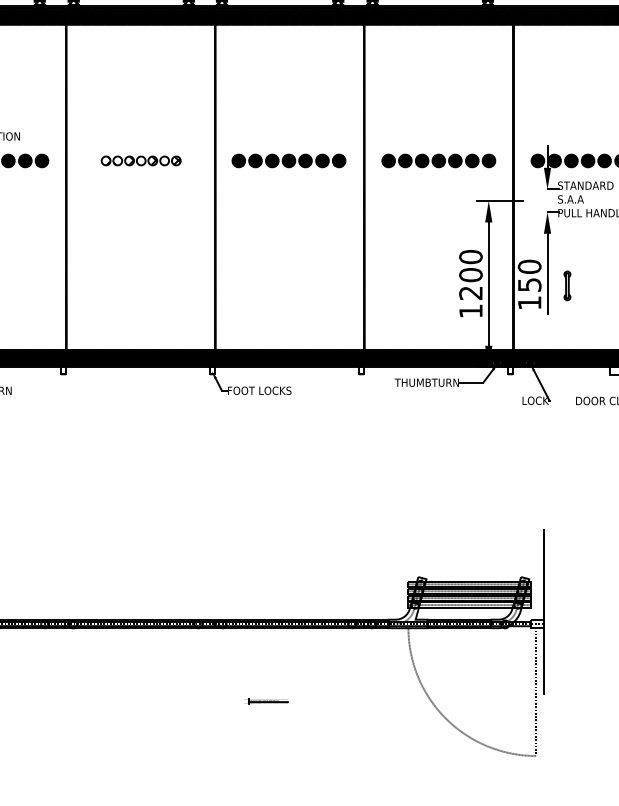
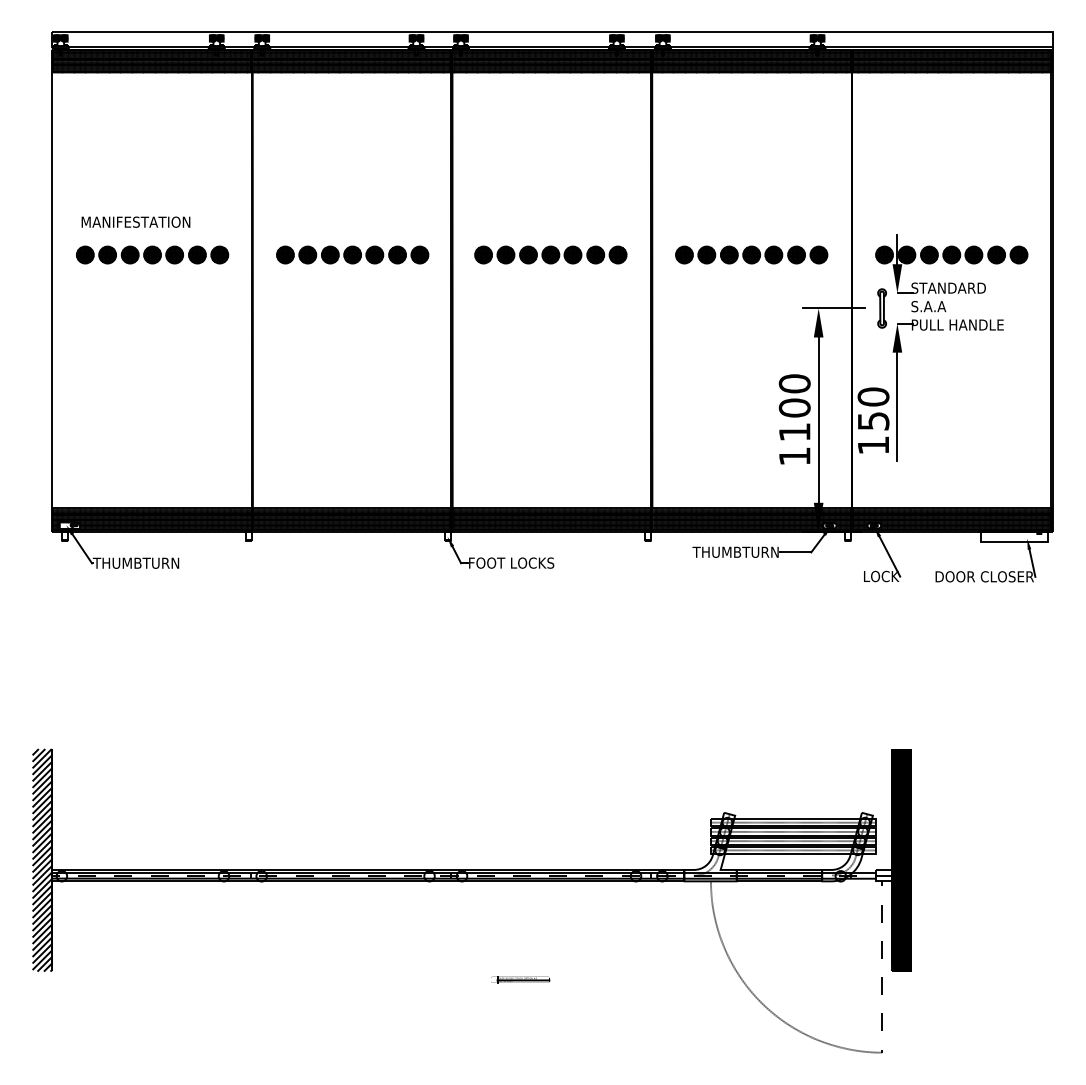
part: (141, 160) -> (352, 254), size x1.43
part: (566, 285) -> (881, 308), moved
text: (470, 293) -> (794, 432), 1200 -> 1100
fill: (551, 612) -> (902, 860), added

